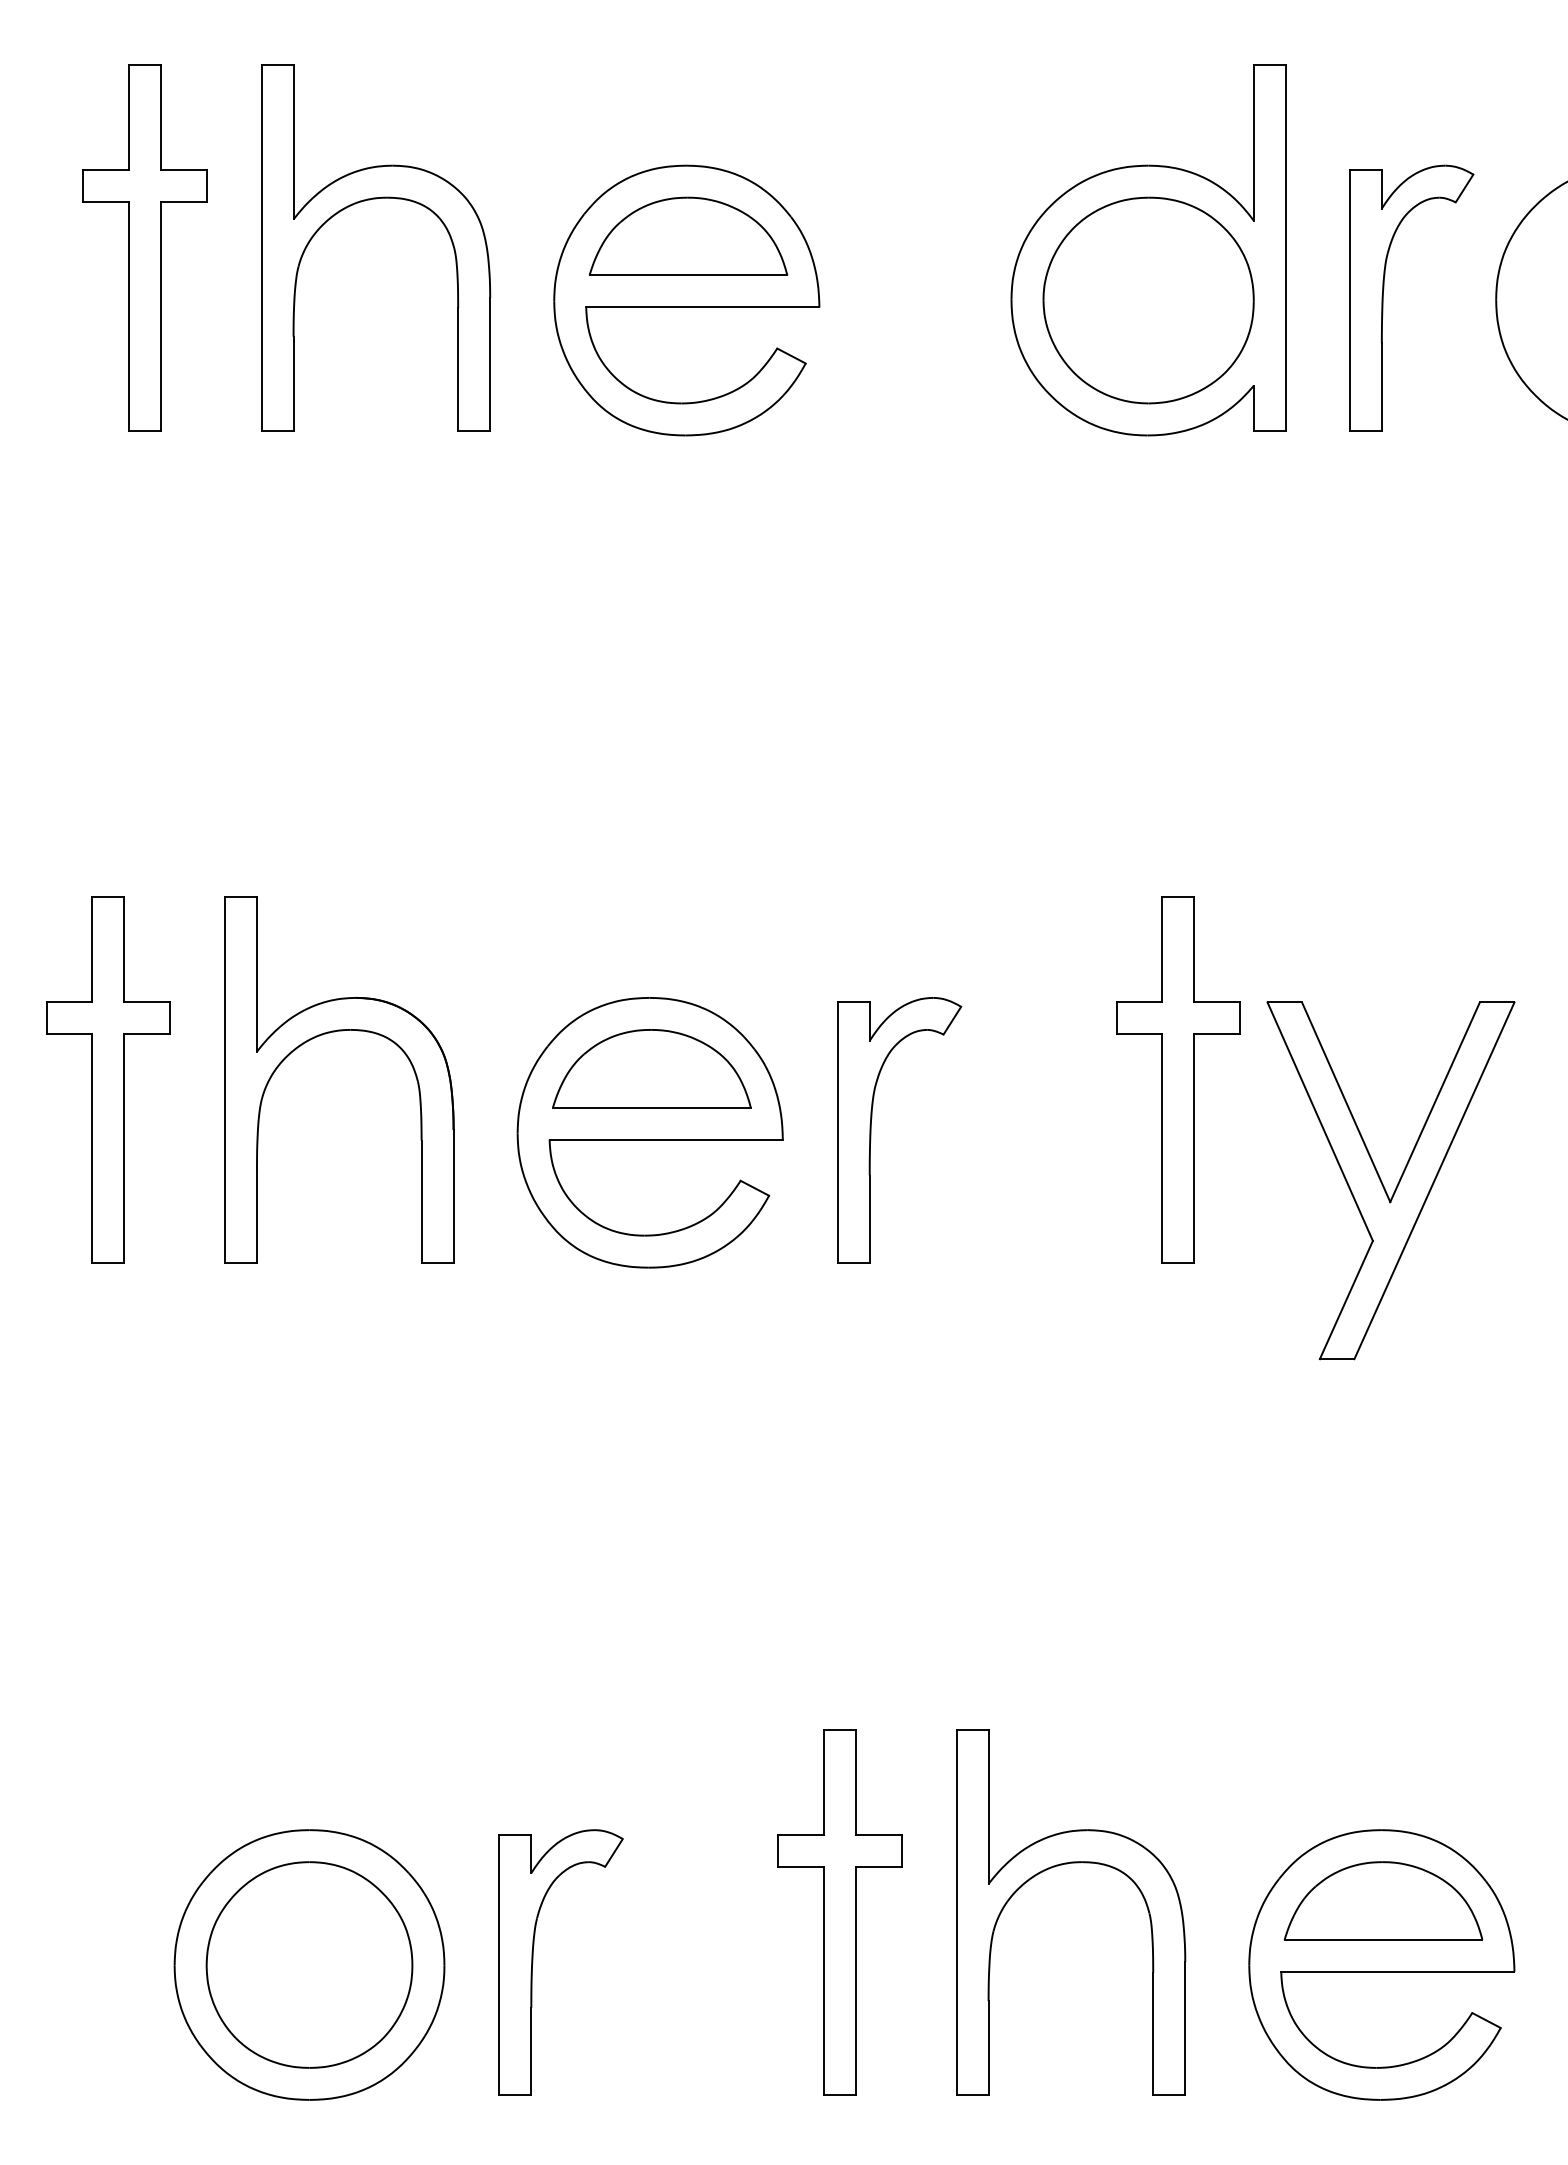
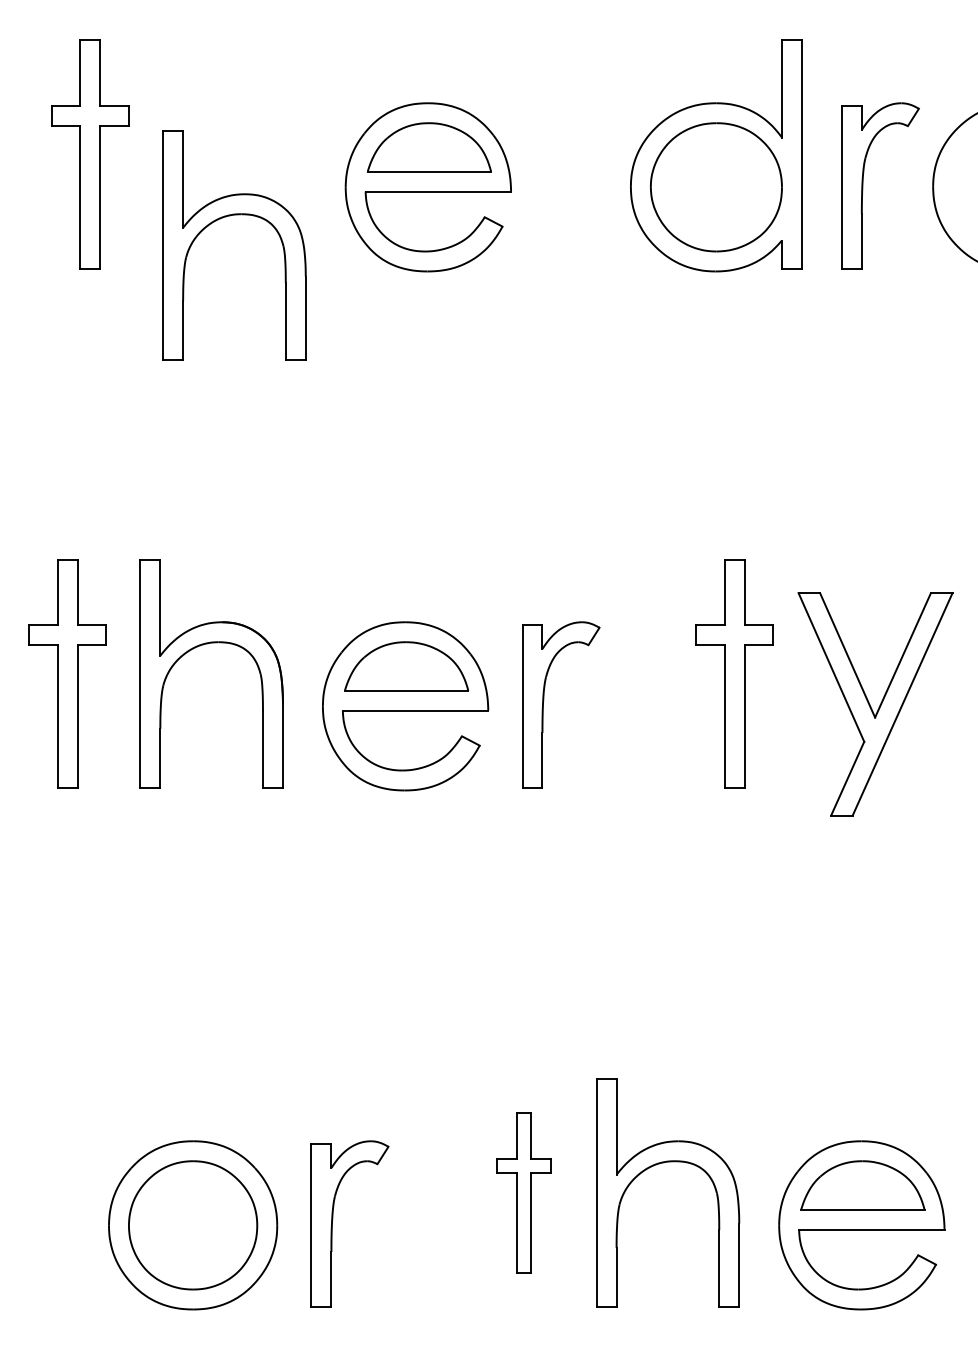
part: (363, 202) -> (226, 217), moved
part: (1390, 1181) -> (875, 704), moved
part: (839, 1912) -> (523, 1192), size x0.7

